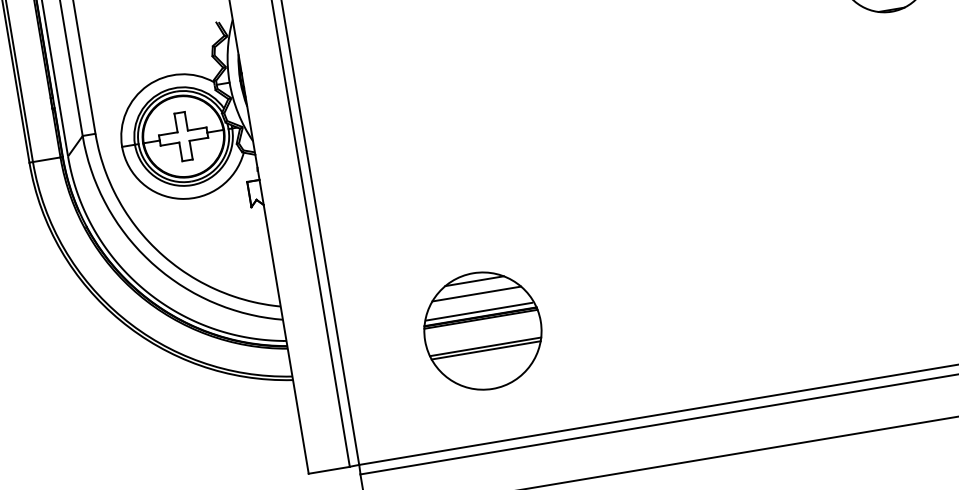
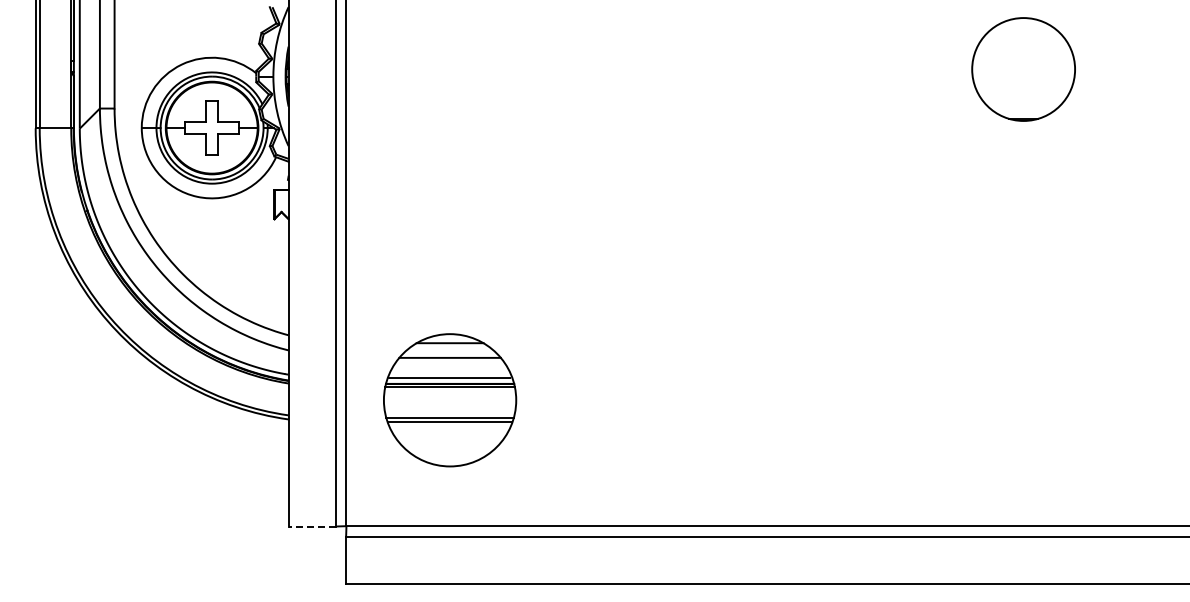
part: (483, 331) -> (450, 400), moved
line: (329, 470) -> (312, 526), solid -> dashed

